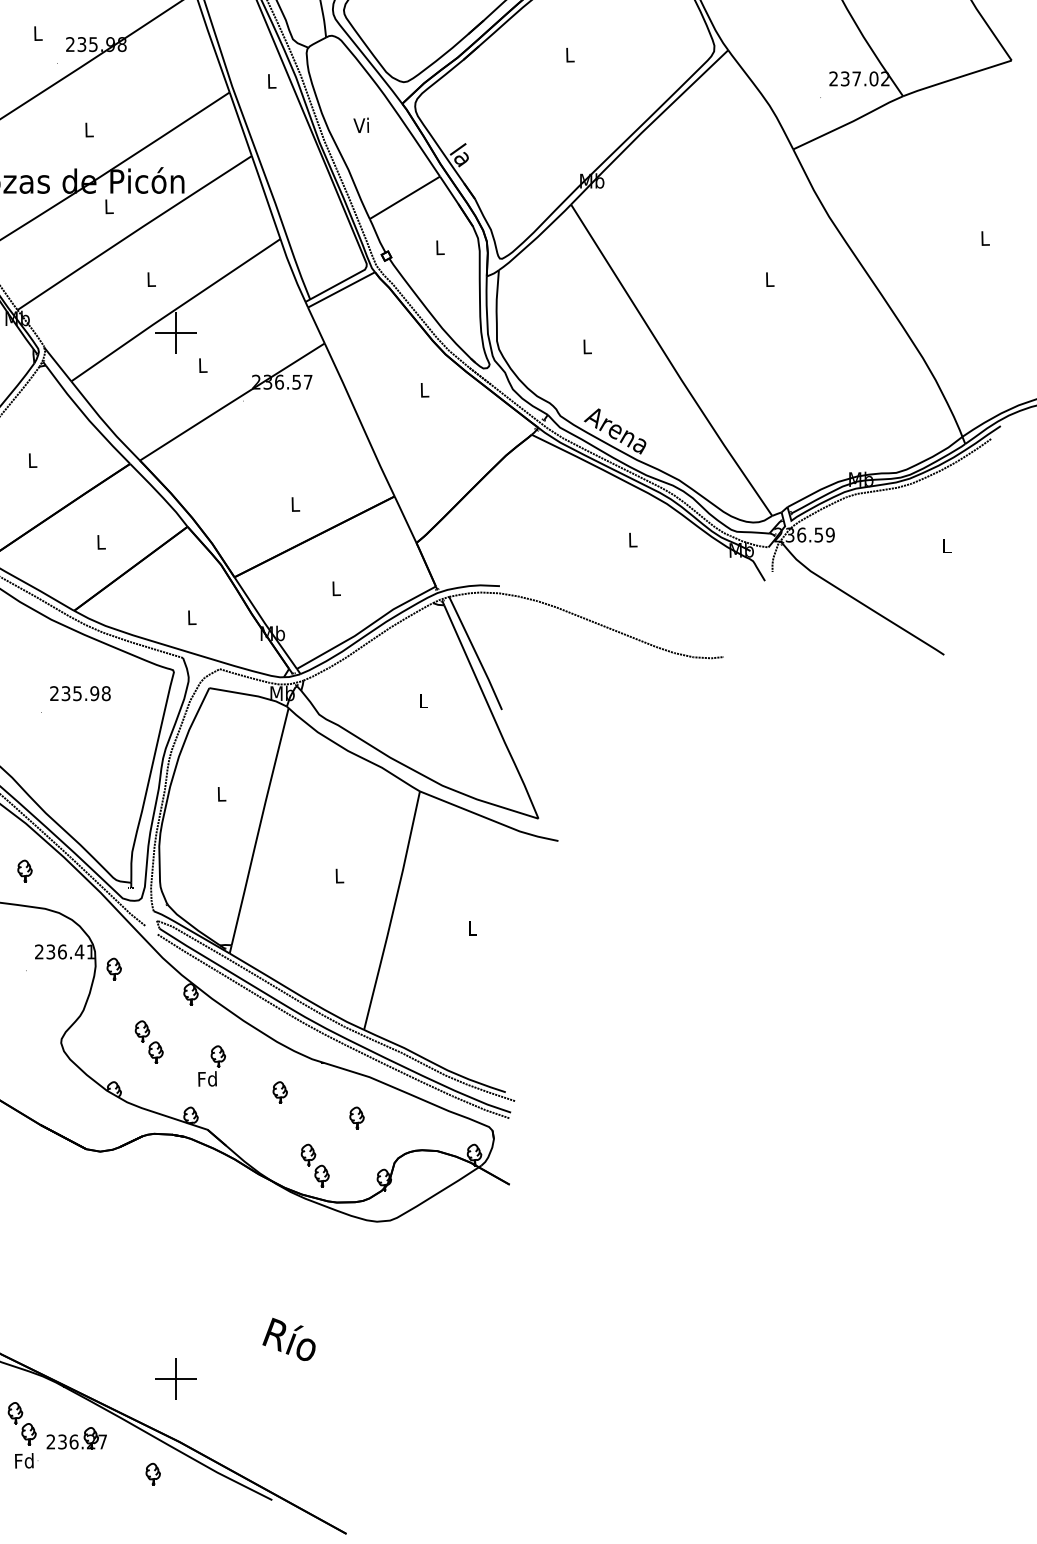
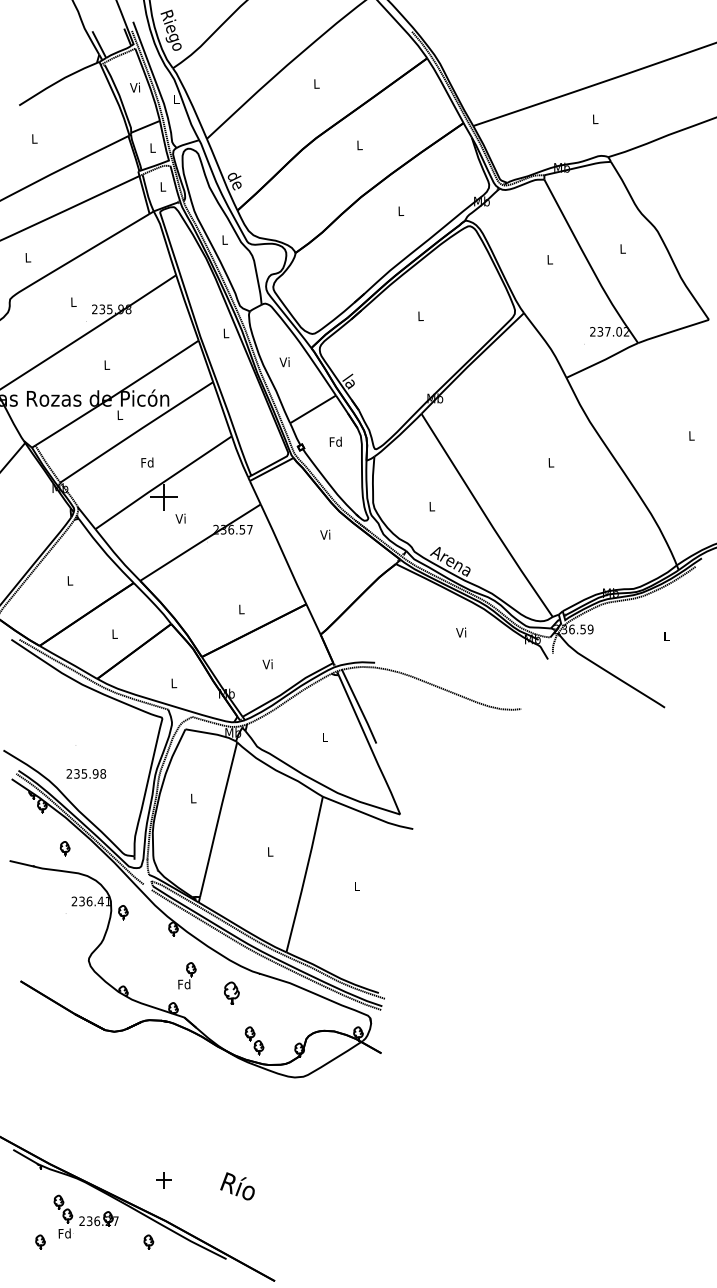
text: (439, 246) -> (335, 441), L -> Fd
text: (151, 279) -> (147, 462), L -> Fd
text: (201, 365) -> (180, 518), L -> Vi
text: (423, 389) -> (325, 534), L -> Vi
text: (632, 539) -> (461, 632), L -> Vi
text: (335, 588) -> (267, 664), L -> Vi
text: (80, 692) -> (86, 773), moved
part: (148, 1040) -> (145, 959), removed
part: (279, 1091) -> (231, 992), size x1.6
part: (356, 1117) -> (281, 1009), removed
text: (289, 1339) -> (237, 1186), moved
part: (175, 1379) -> (163, 1180), size x0.6

